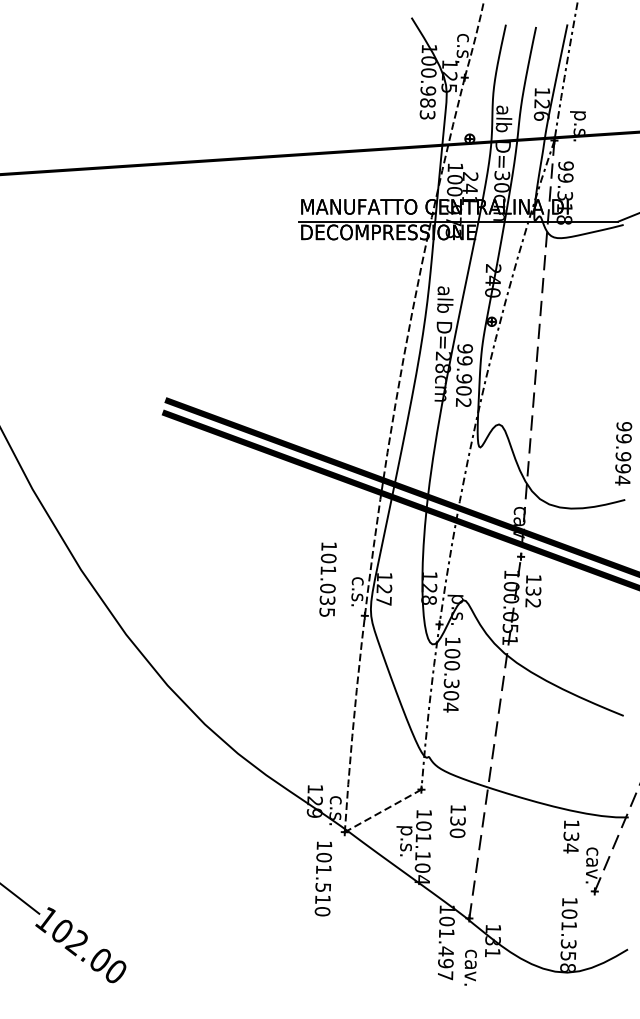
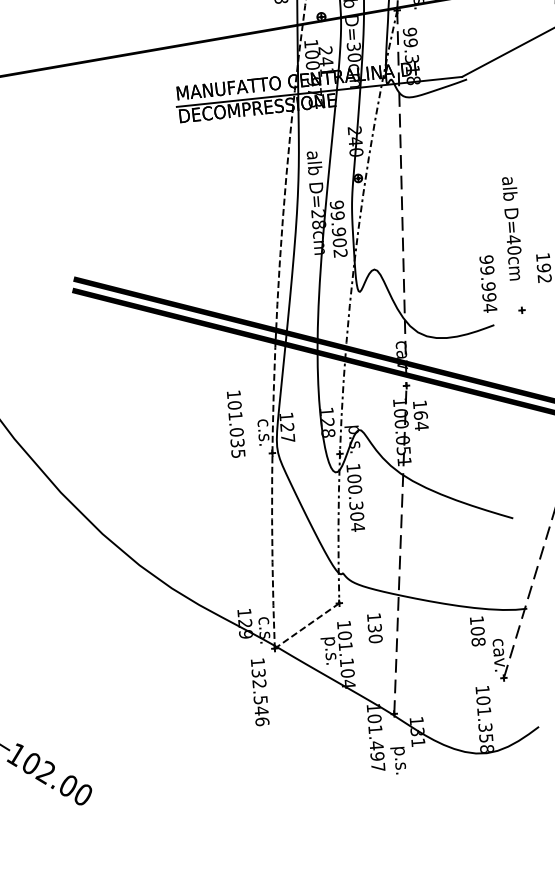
text: (533, 597) -> (421, 421), 132 -> 164
text: (571, 842) -> (478, 636), 134 -> 108
text: (323, 884) -> (260, 697), 101.510 -> 132.546
text: (468, 965) -> (397, 756), cav. -> p.s.

